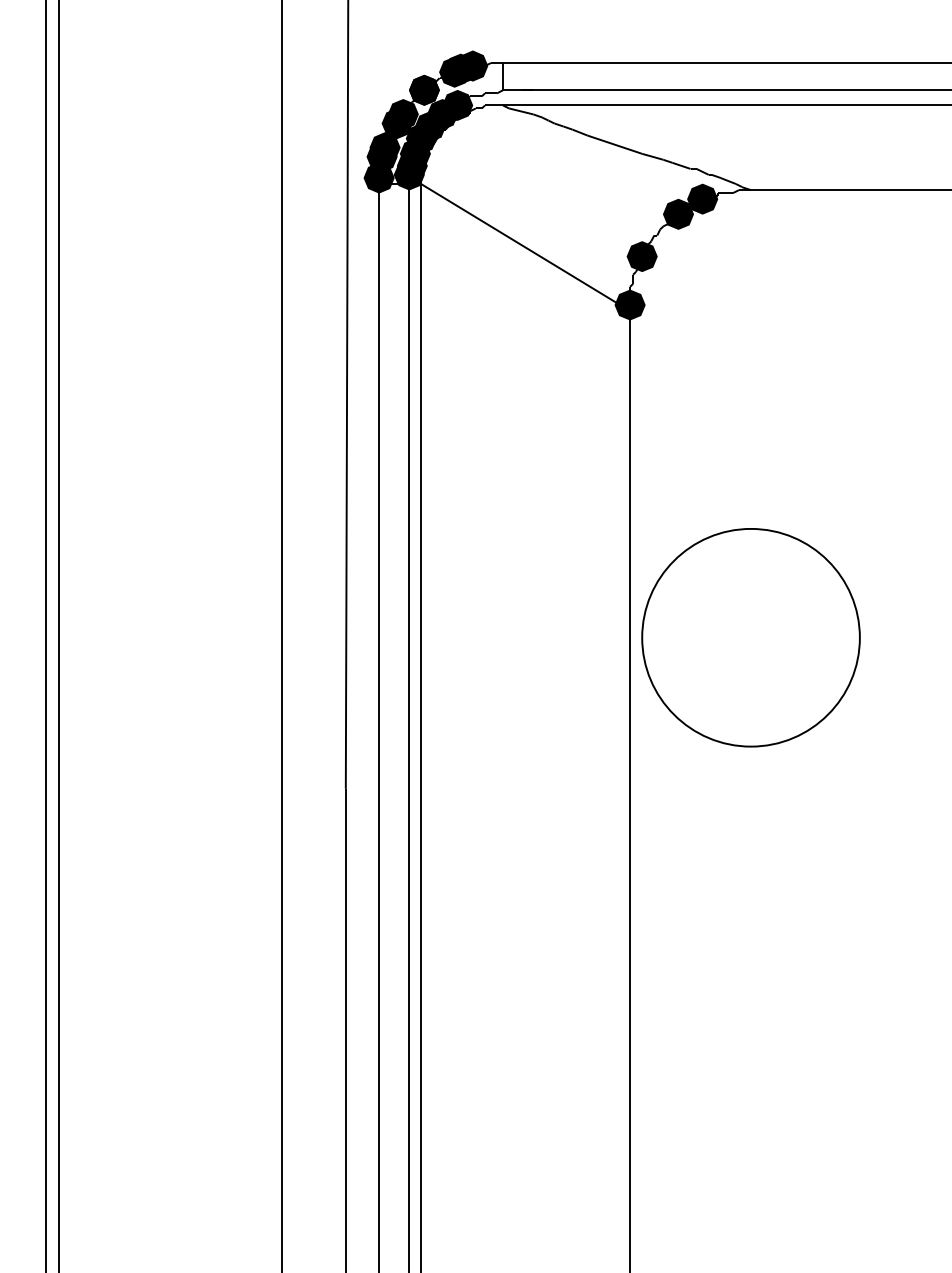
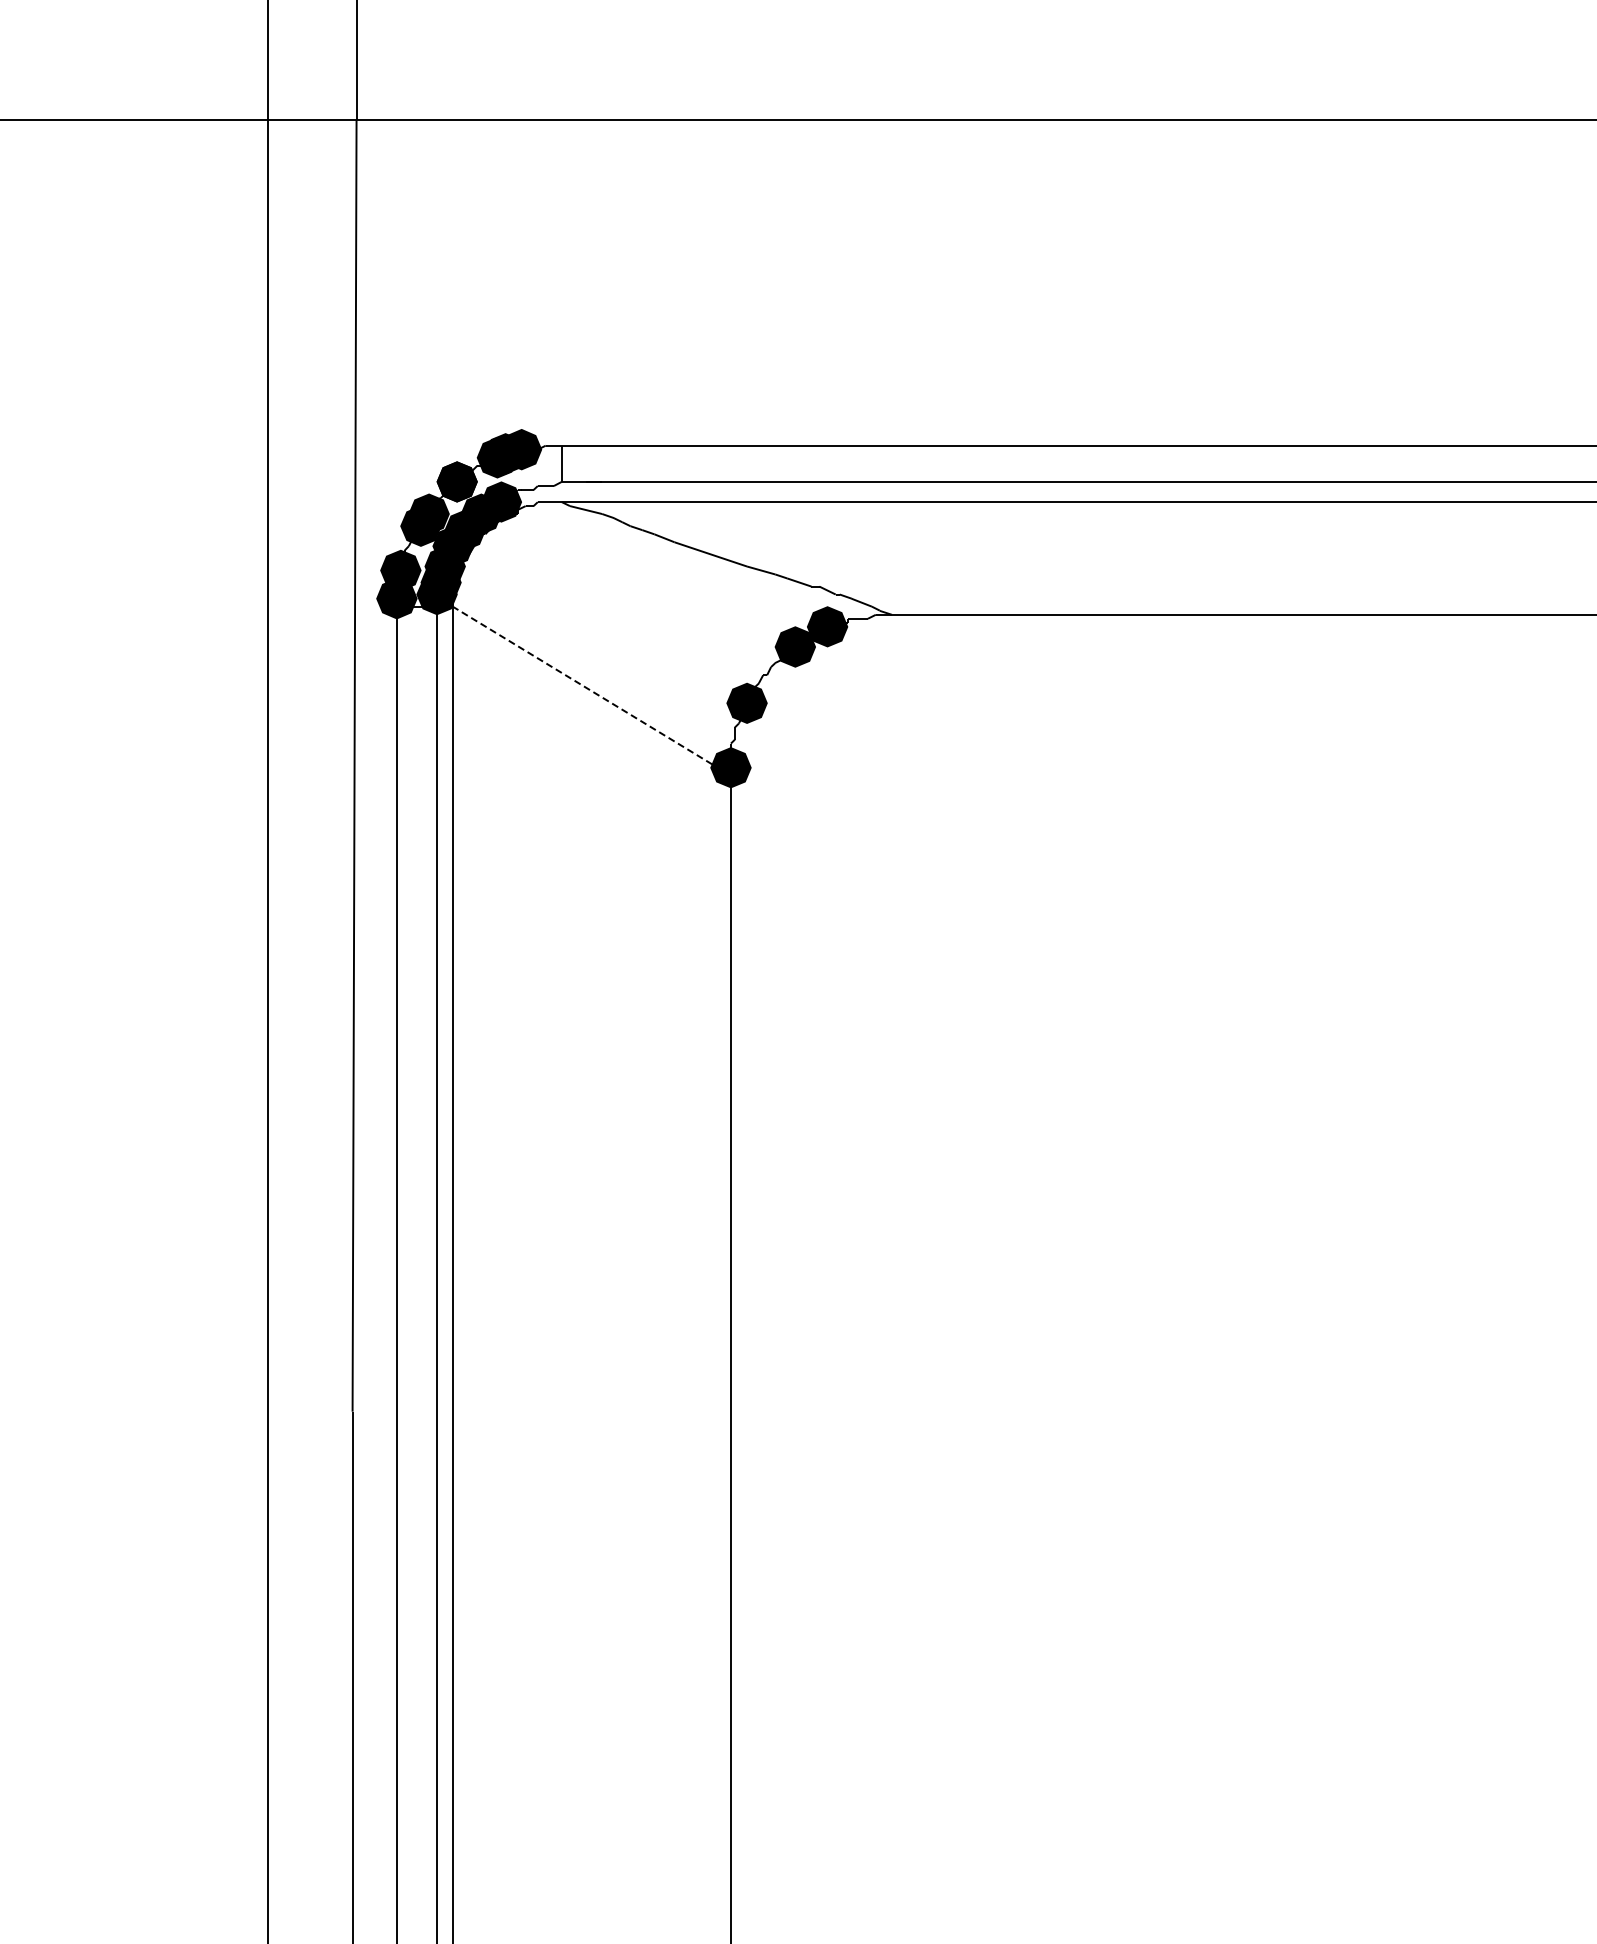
fill: (384, 147) -> (404, 558), removed
line: (526, 247) -> (592, 691), solid -> dashed
circle: (750, 637) -> (891, 1210), removed

